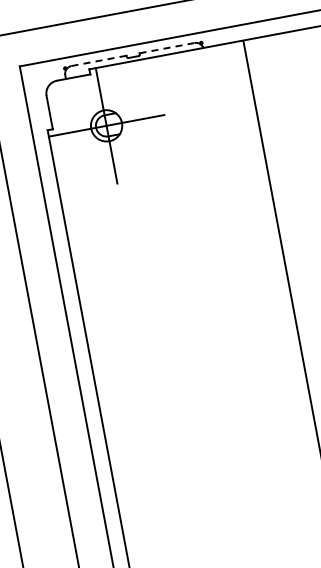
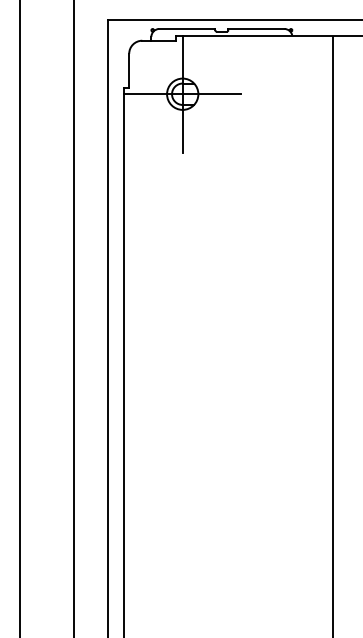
line: (167, 48) -> (256, 29), dashed -> solid
line: (99, 61) -> (187, 29), dashed -> solid

